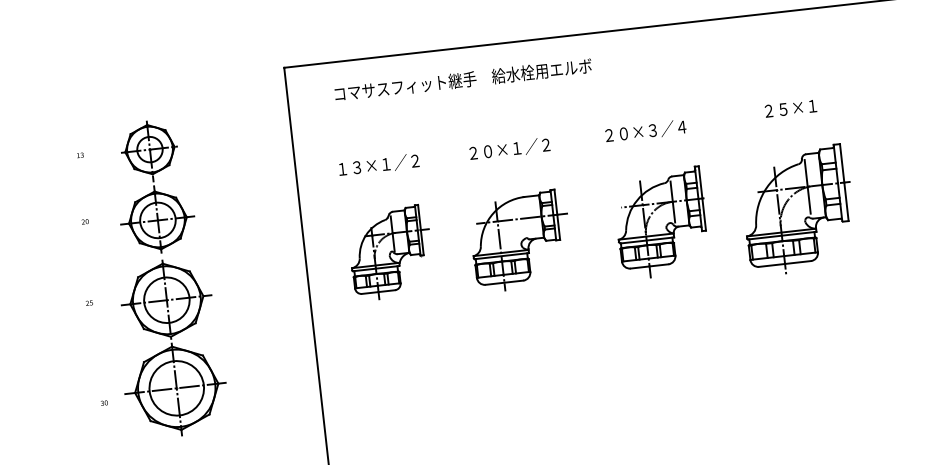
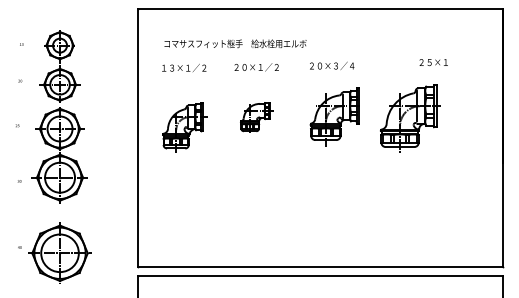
text: (463, 79) -> (235, 43), moved
text: (790, 108) -> (433, 62), moved
part: (519, 239) -> (256, 117), size x0.6
part: (389, 252) -> (184, 127), moved

